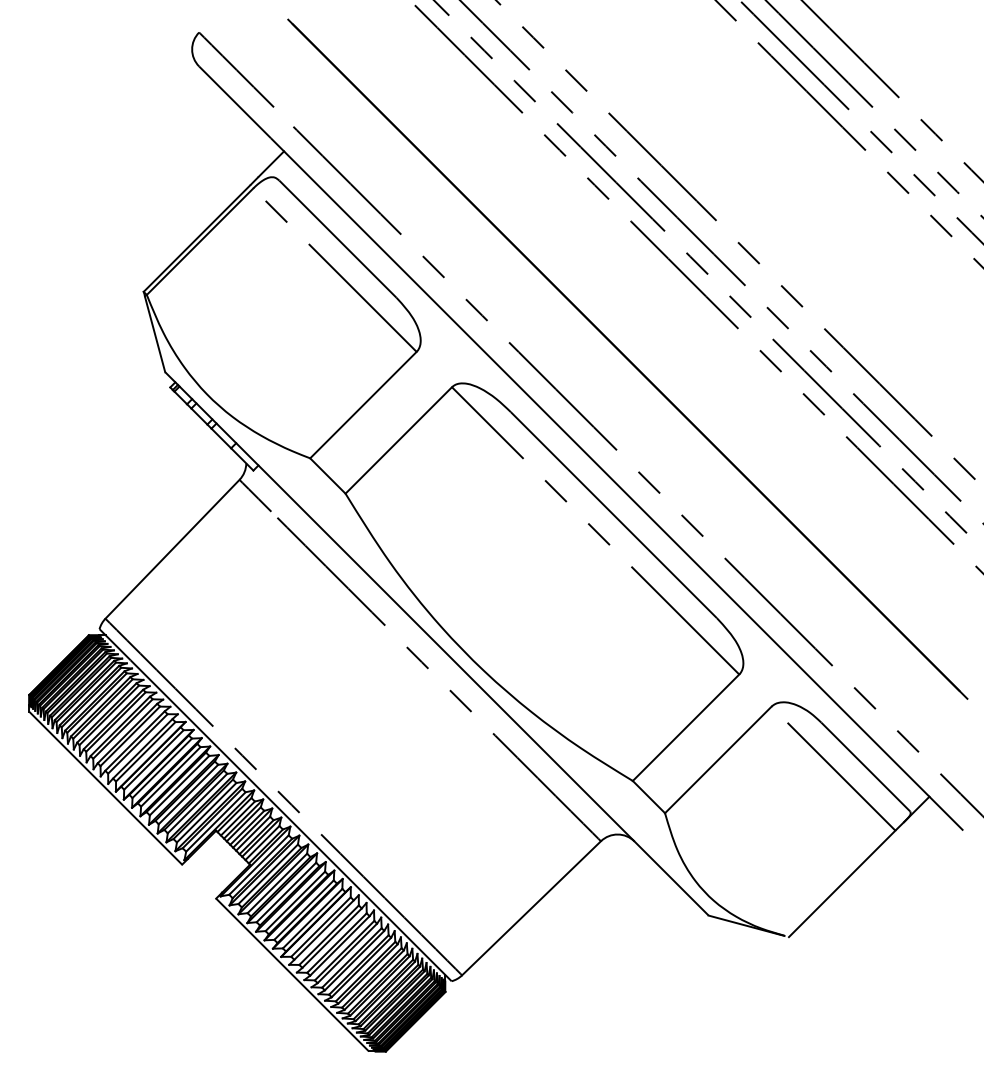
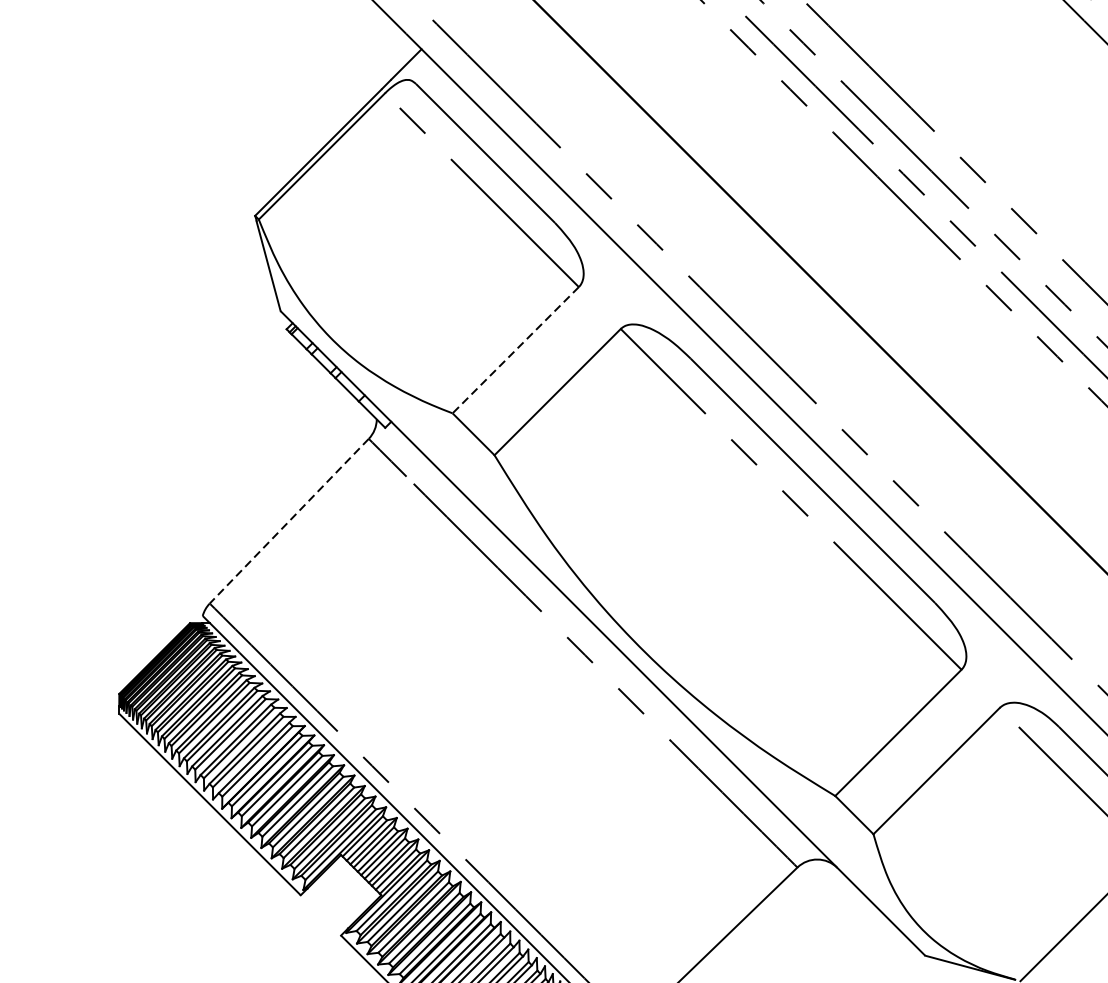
line: (363, 405) -> (515, 350), solid -> dashed
line: (172, 549) -> (289, 521), solid -> dashed

